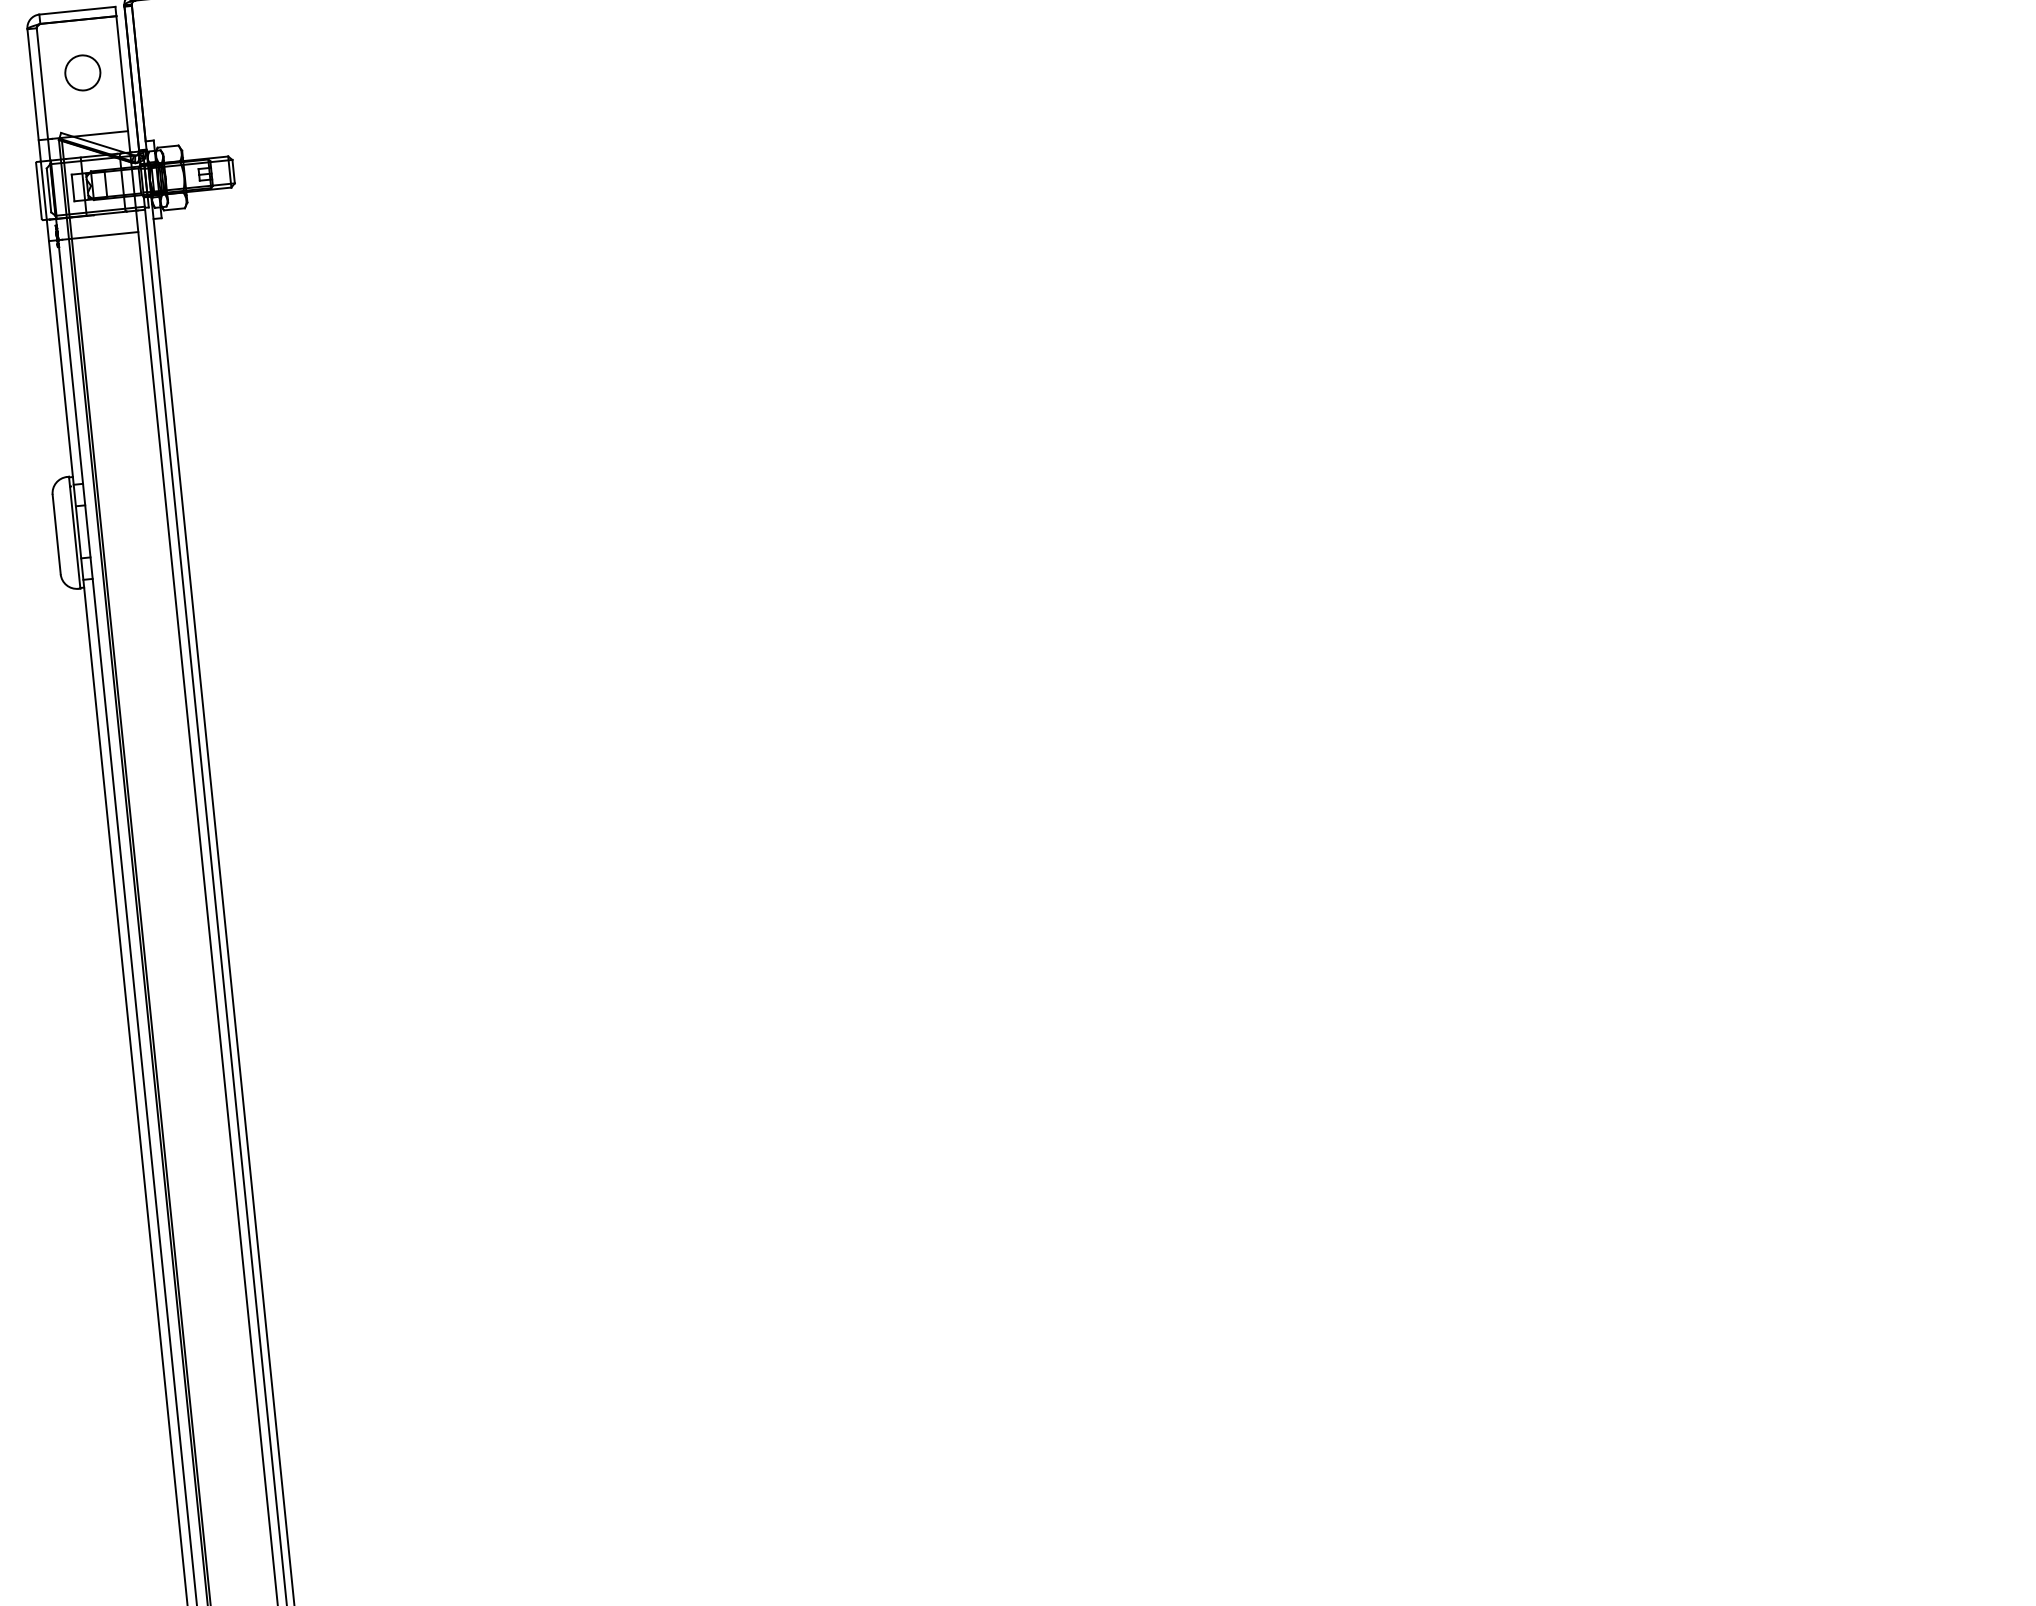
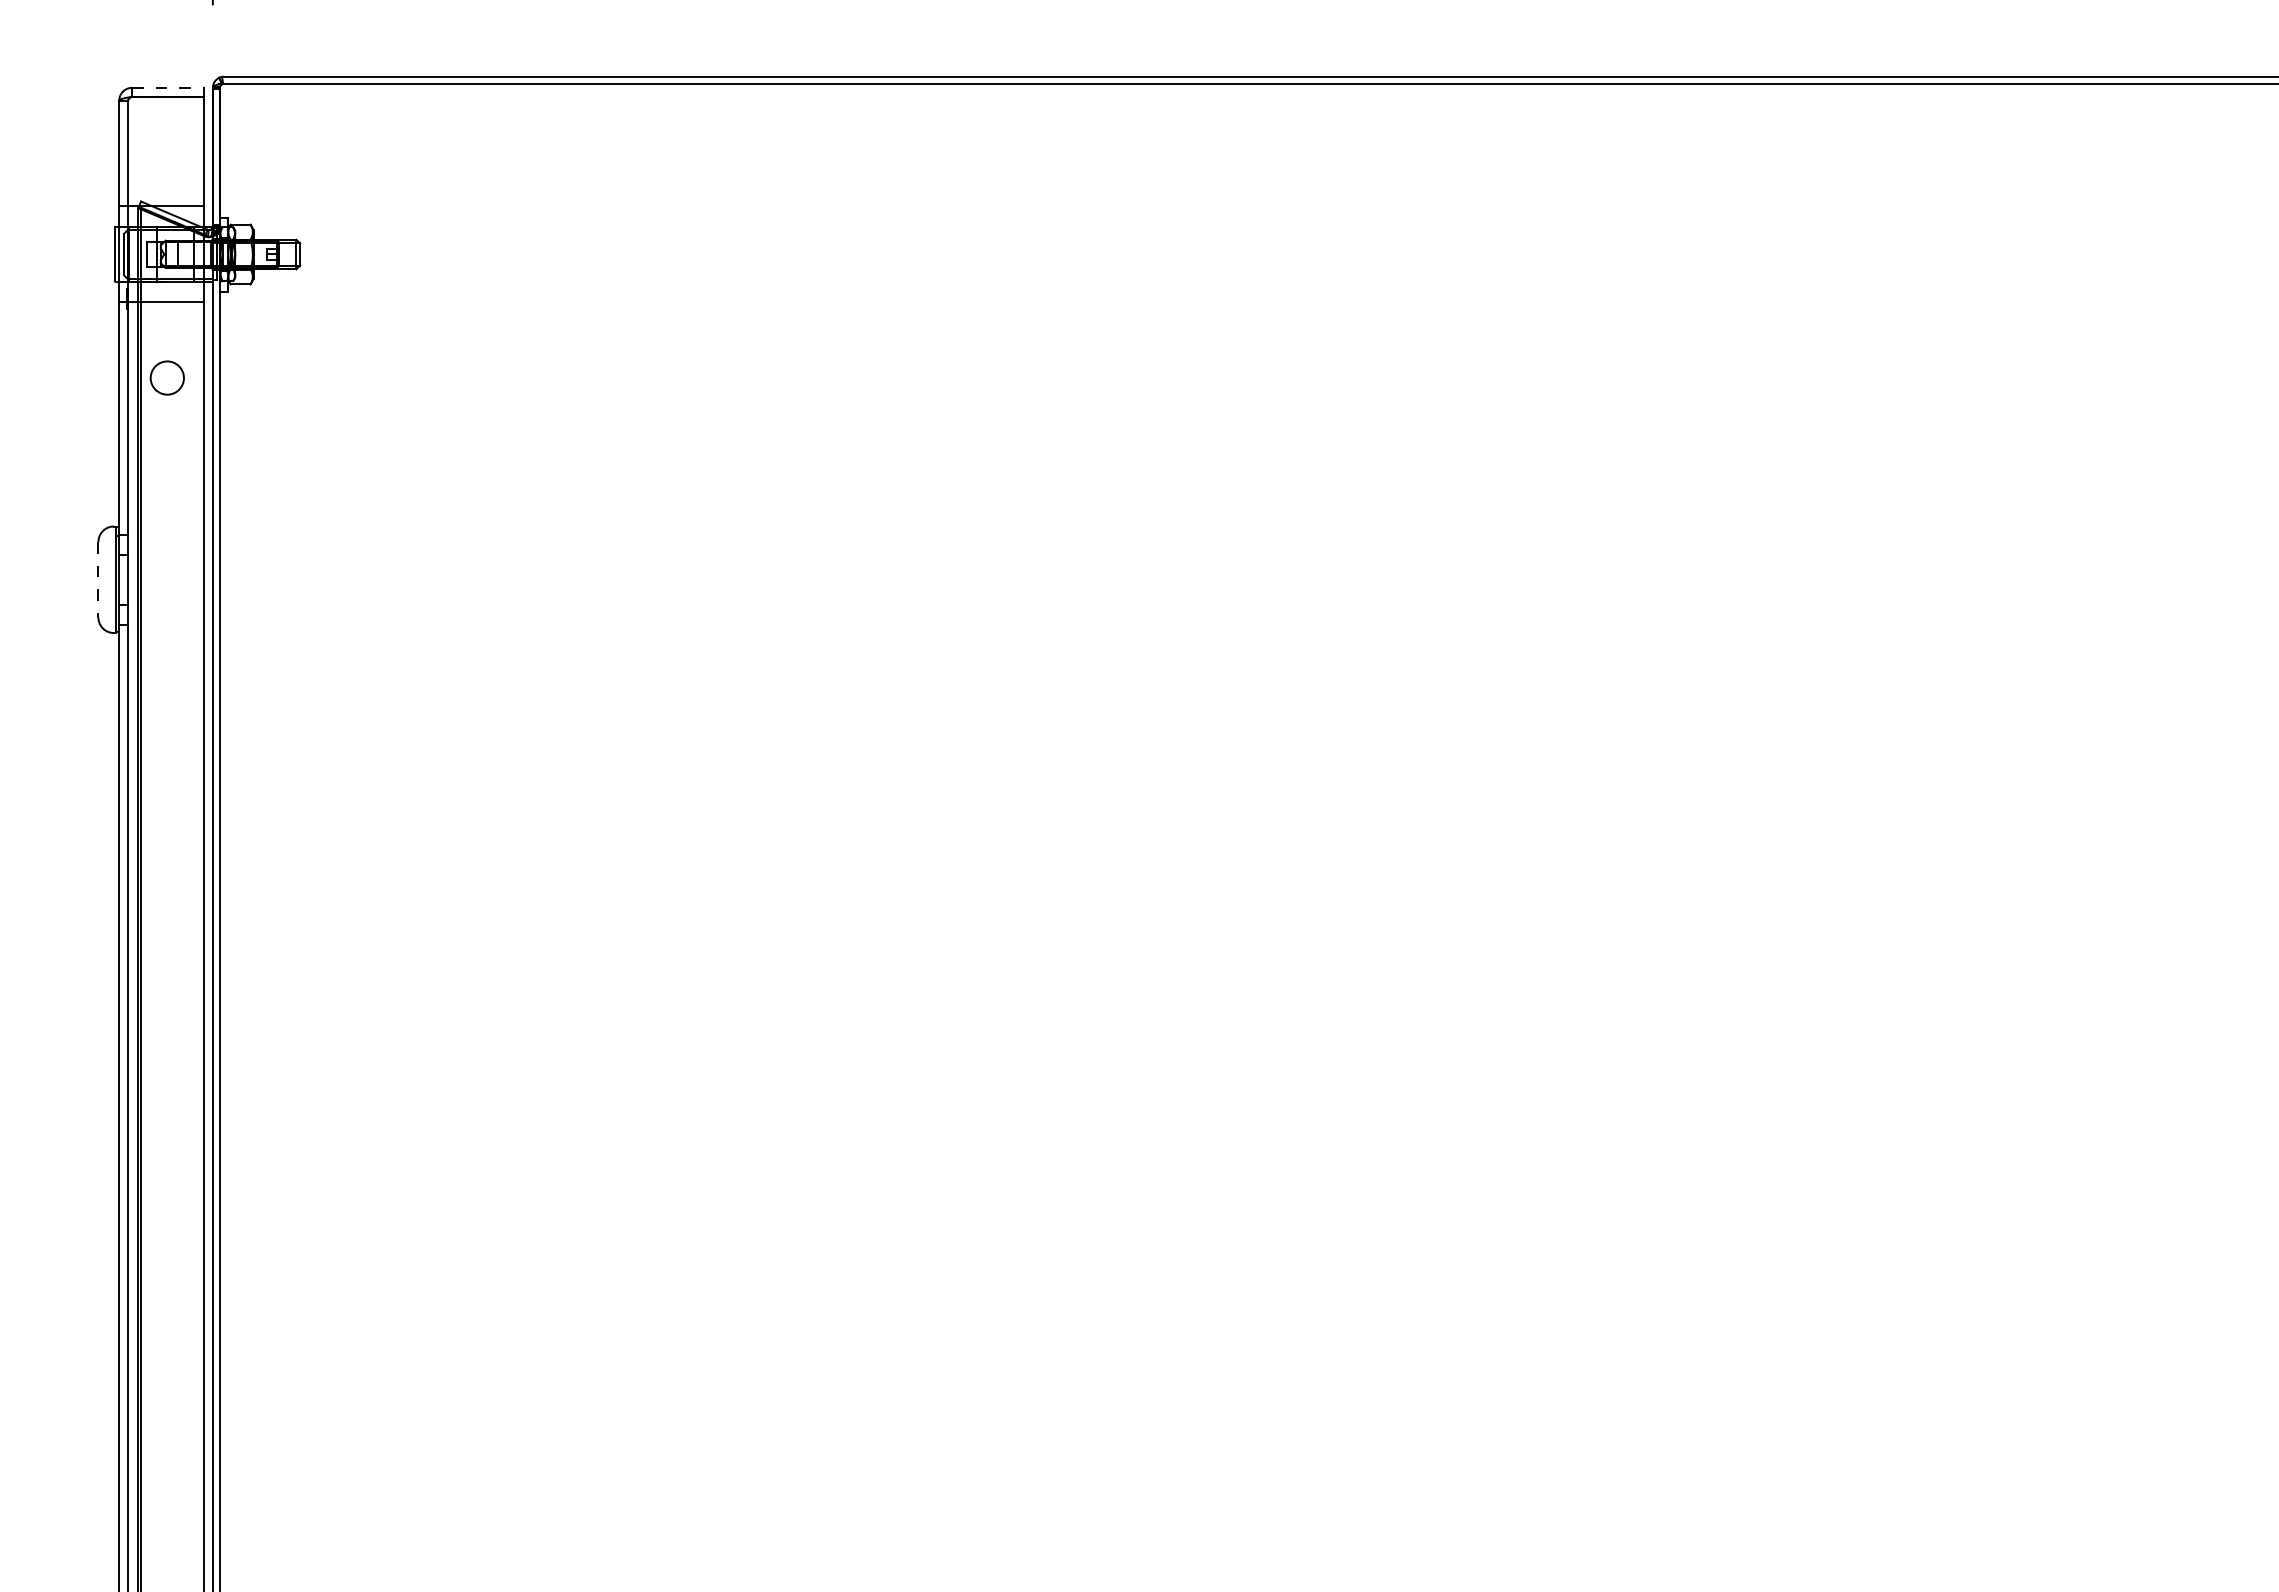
line: (77, 10) -> (168, 87), solid -> dashed
circle: (81, 72) -> (166, 377), moved
line: (56, 534) -> (98, 579), solid -> dashed

